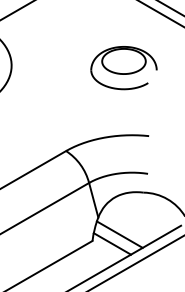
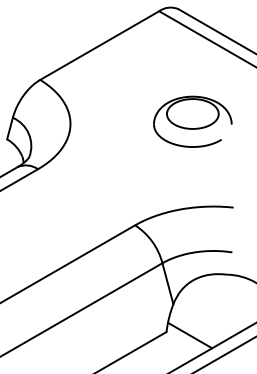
part: (123, 67) -> (192, 121), moved
line: (119, 234) -> (198, 324), removed

